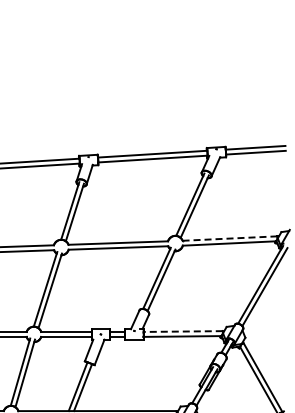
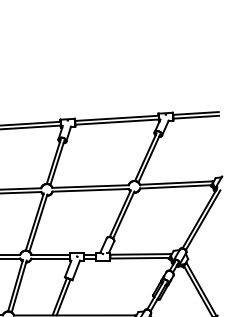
line: (229, 238) -> (175, 183), dashed -> solid
line: (183, 331) -> (140, 254), dashed -> solid

